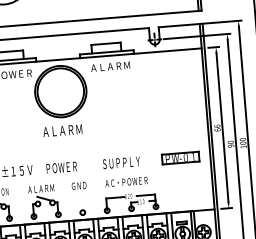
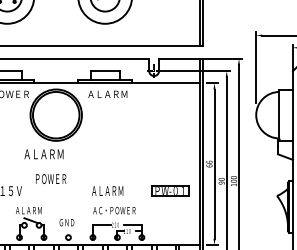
text: (62, 130) -> (43, 154), moved
text: (120, 163) -> (110, 191), ＳＵＰＰＬＹ -> ＡＬＡＲＭ
text: (62, 167) -> (51, 178), moved
text: (78, 185) -> (66, 222), moved

